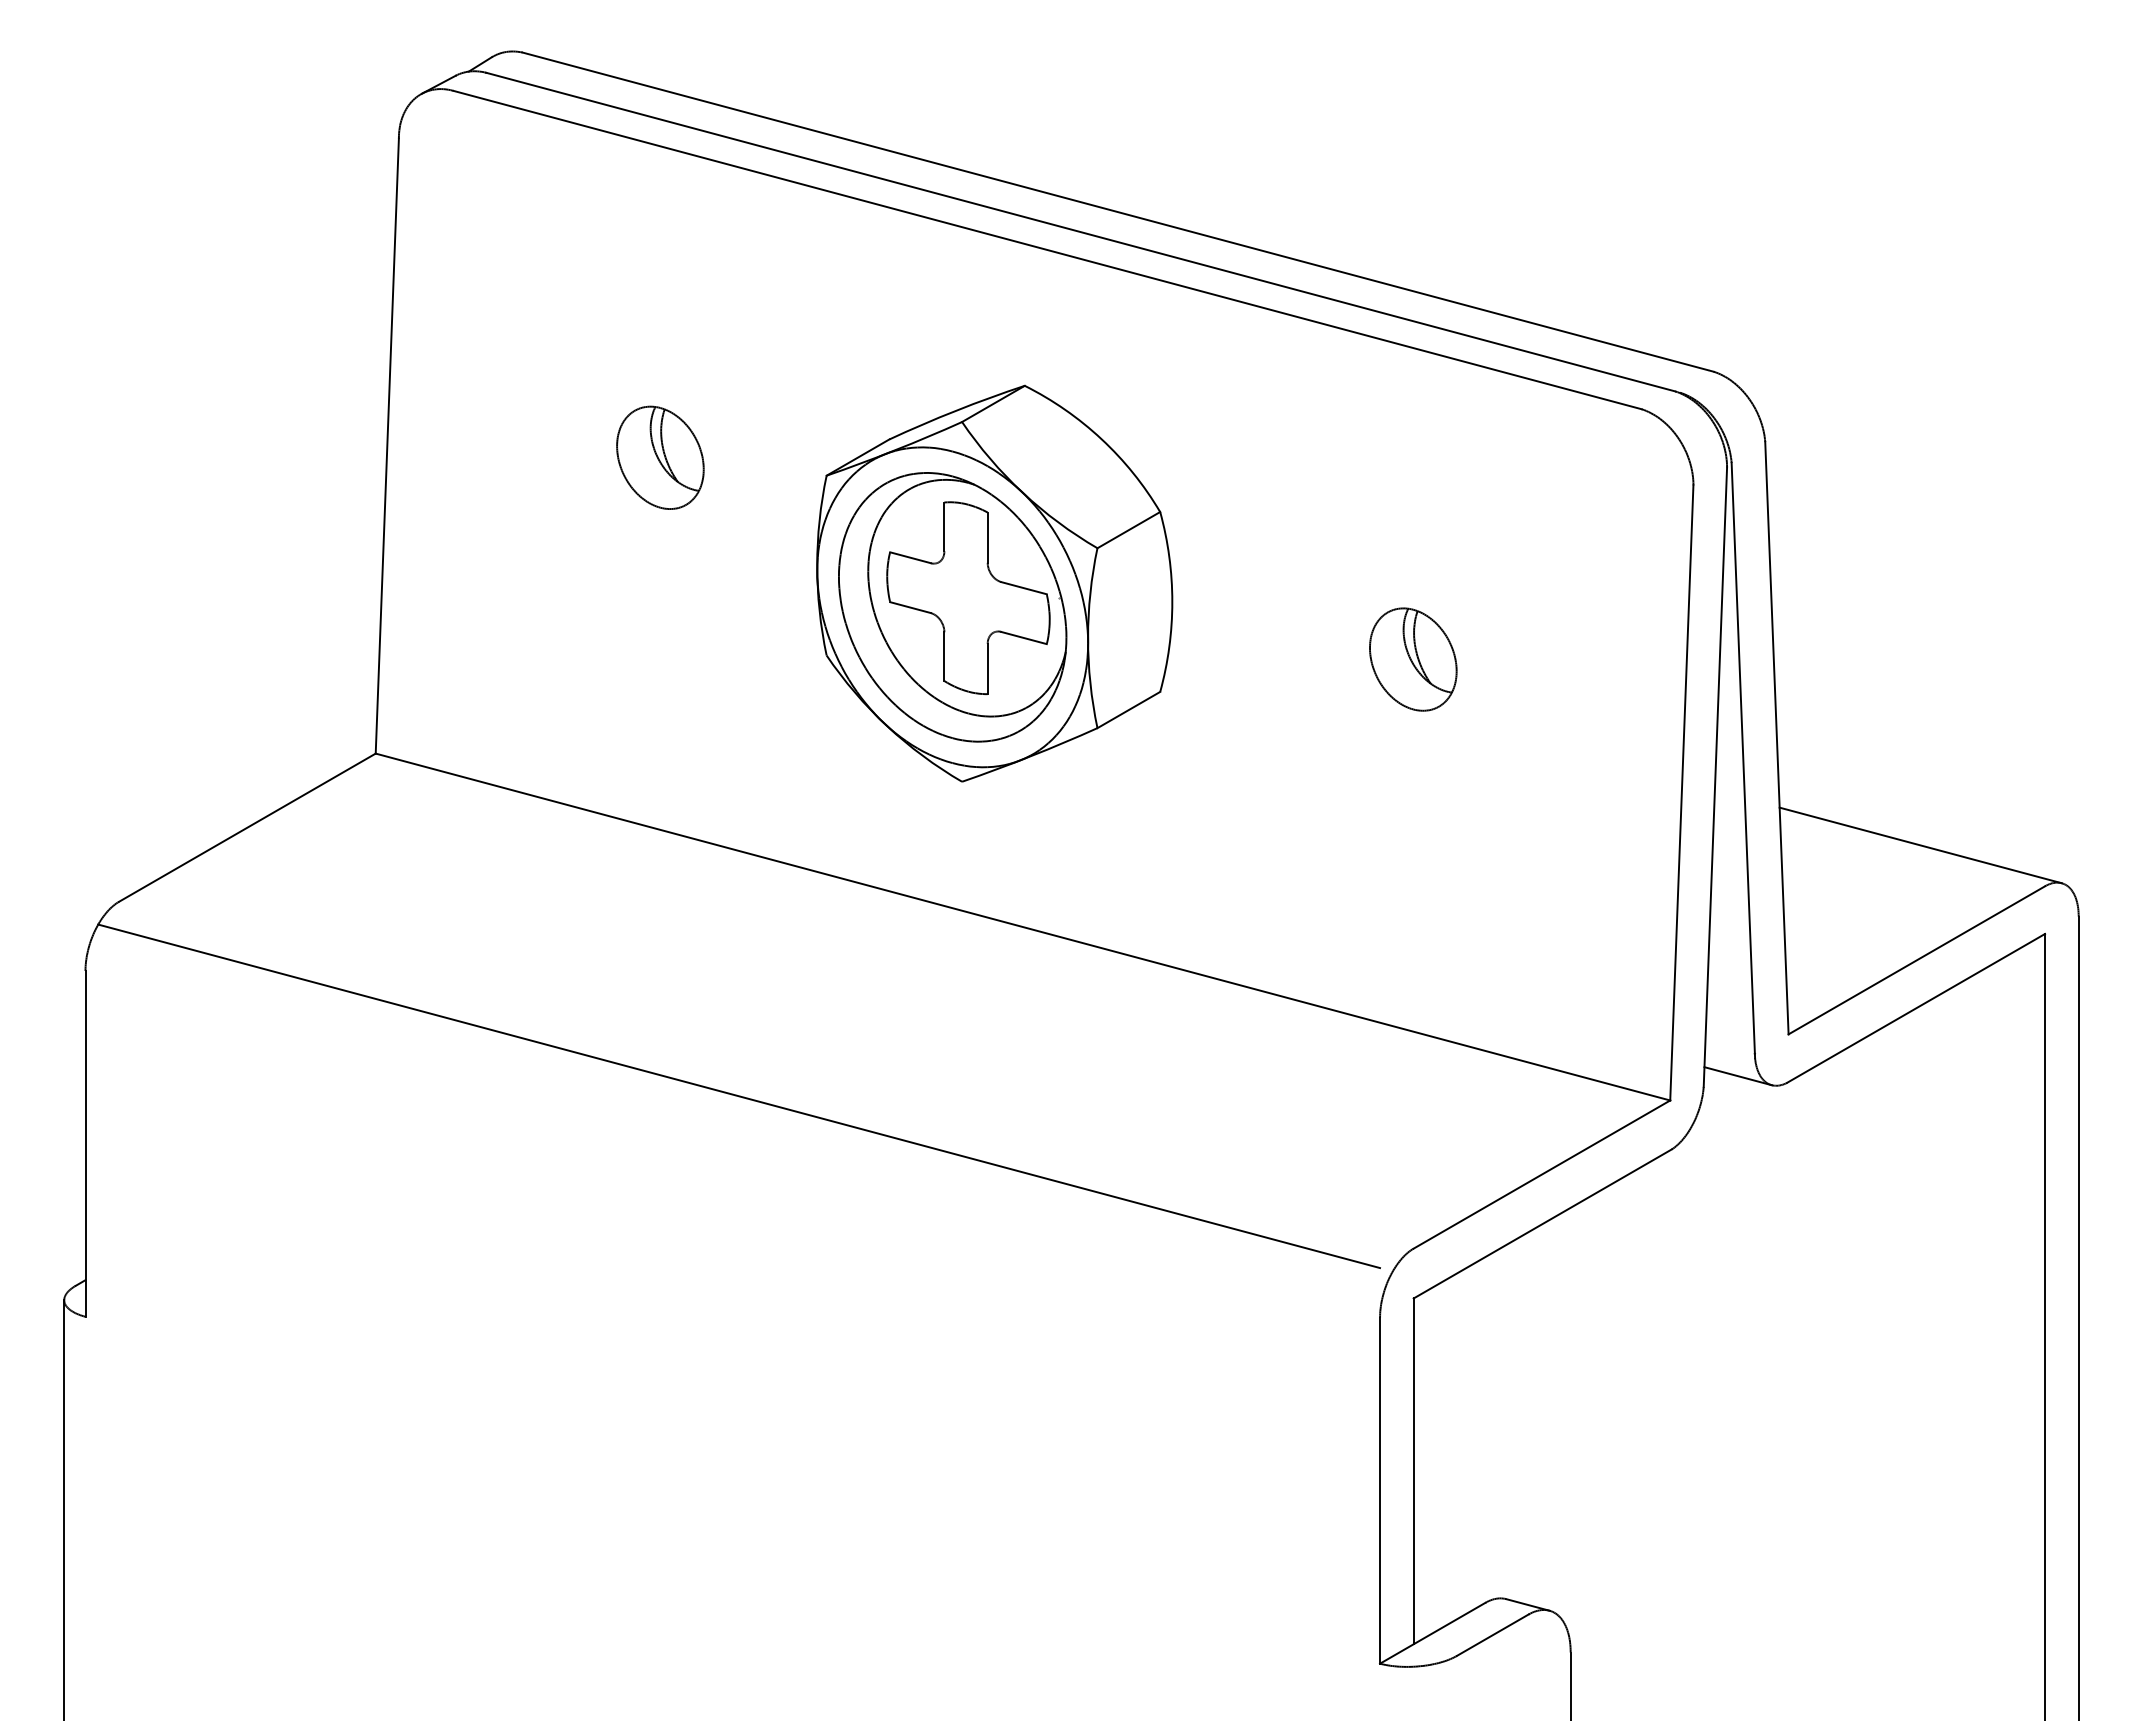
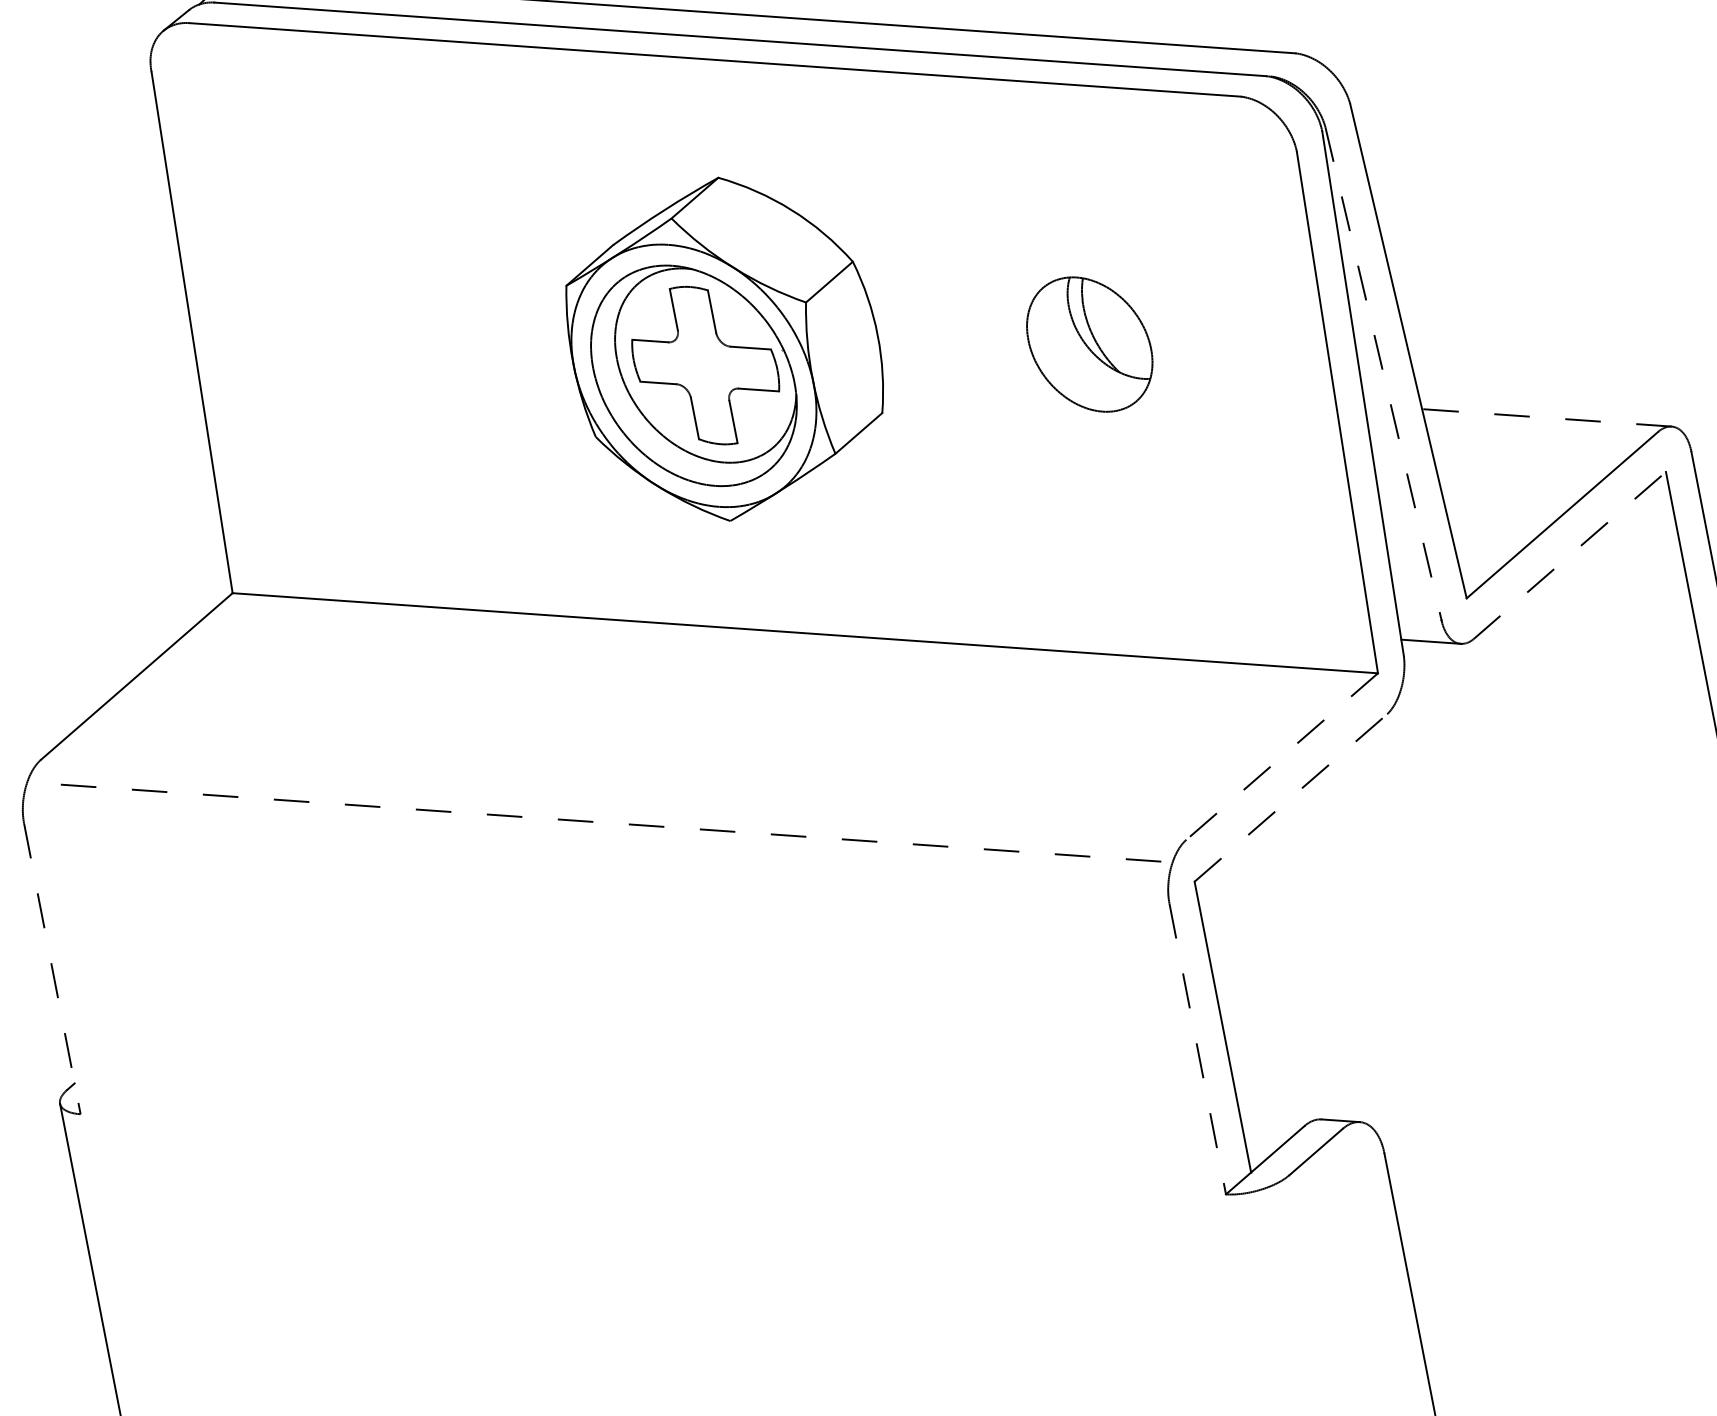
part: (660, 457) -> (423, 297), removed
part: (1413, 659) -> (1089, 344), size x1.6
line: (1743, 760) -> (1384, 375), solid -> dashed
line: (1920, 845) -> (1546, 417), solid -> dashed
line: (1916, 1008) -> (1570, 555), solid -> dashed
line: (738, 1096) -> (593, 822), solid -> dashed
line: (85, 1143) -> (52, 968), solid -> dashed
line: (1541, 1174) -> (1281, 756), solid -> dashed
line: (1542, 1223) -> (1290, 797), solid -> dashed
line: (1380, 1490) -> (1198, 1048), solid -> dashed

